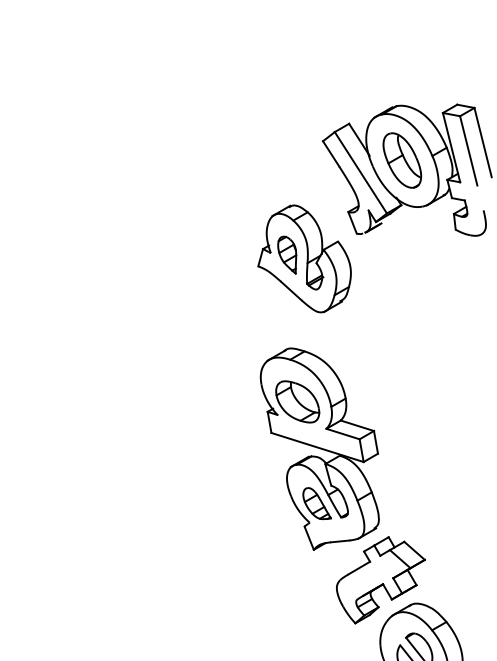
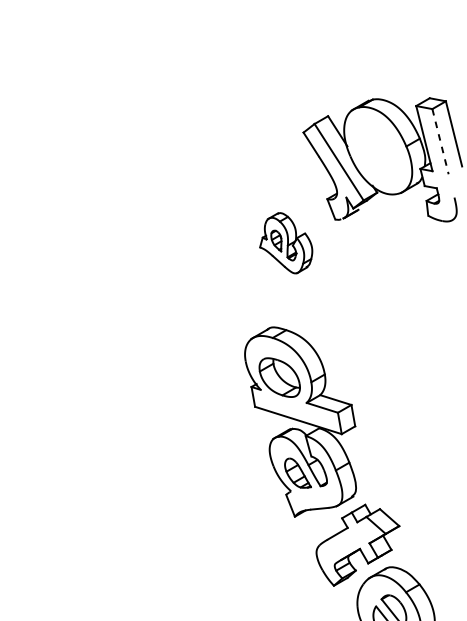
line: (468, 150) -> (440, 141), solid -> dashed
part: (402, 160) -> (378, 150), removed
part: (304, 258) -> (286, 242), size x0.6

